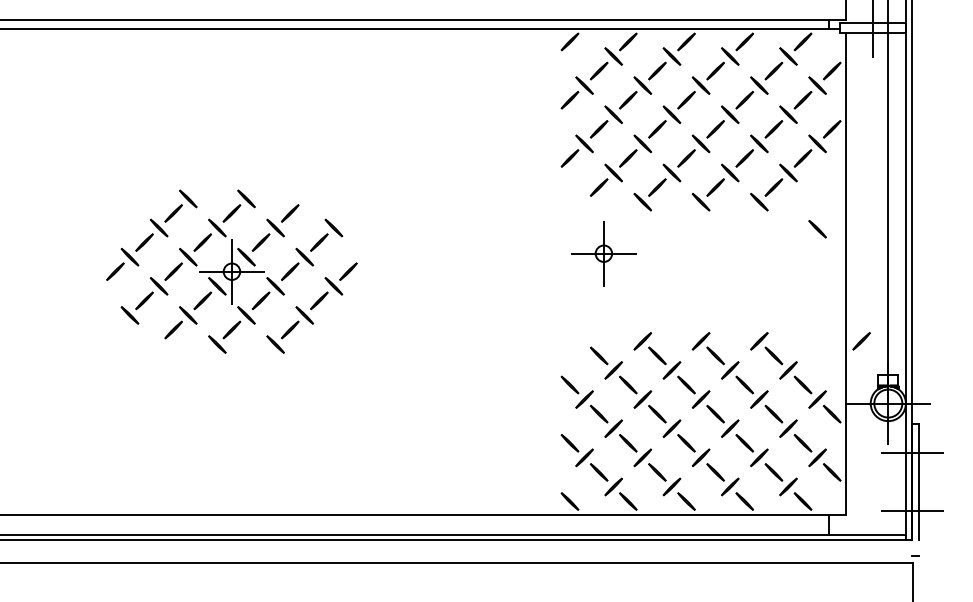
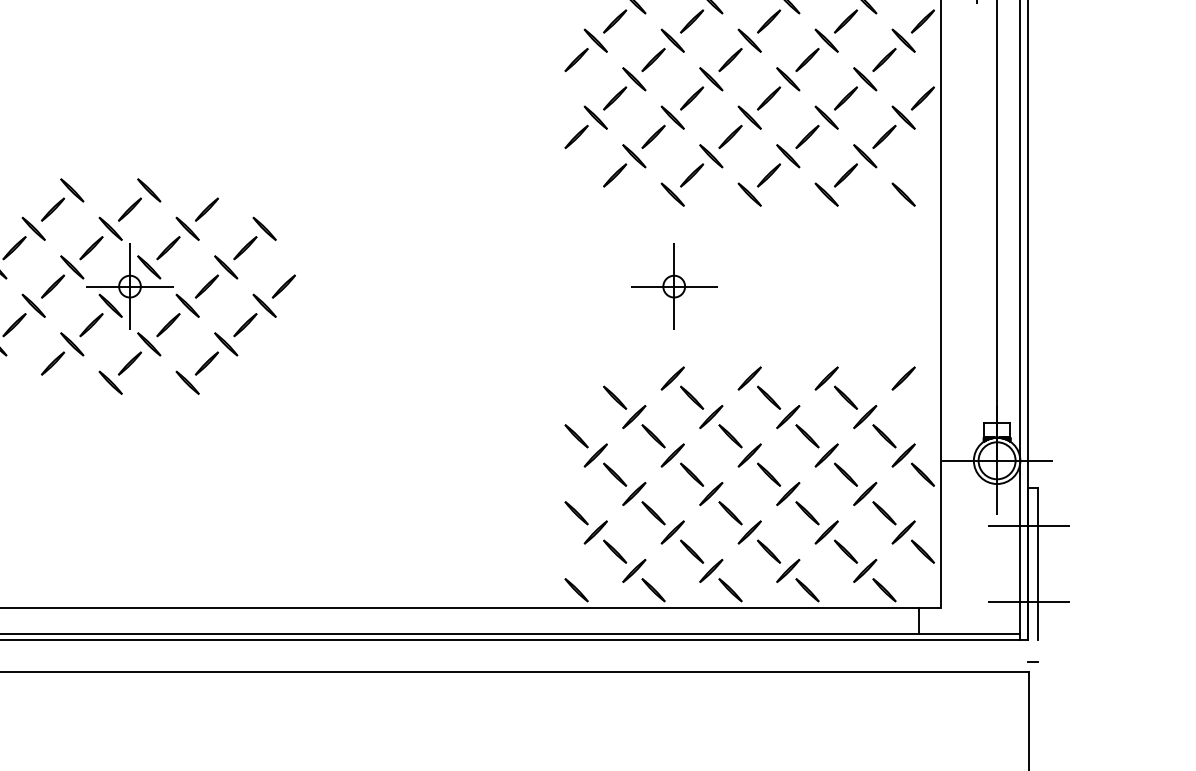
line: (817, 228) -> (903, 193), moved
part: (603, 253) -> (673, 286), moved
line: (861, 341) -> (903, 378), moved

